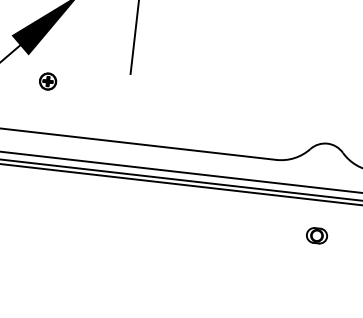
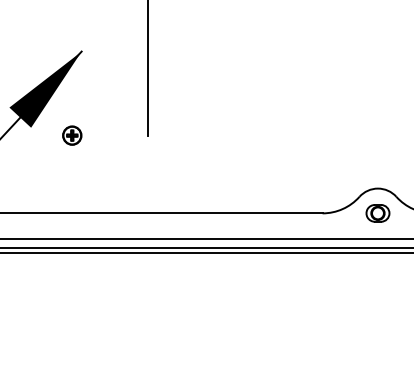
part: (48, 81) -> (72, 135), moved
part: (316, 235) -> (377, 213), moved

